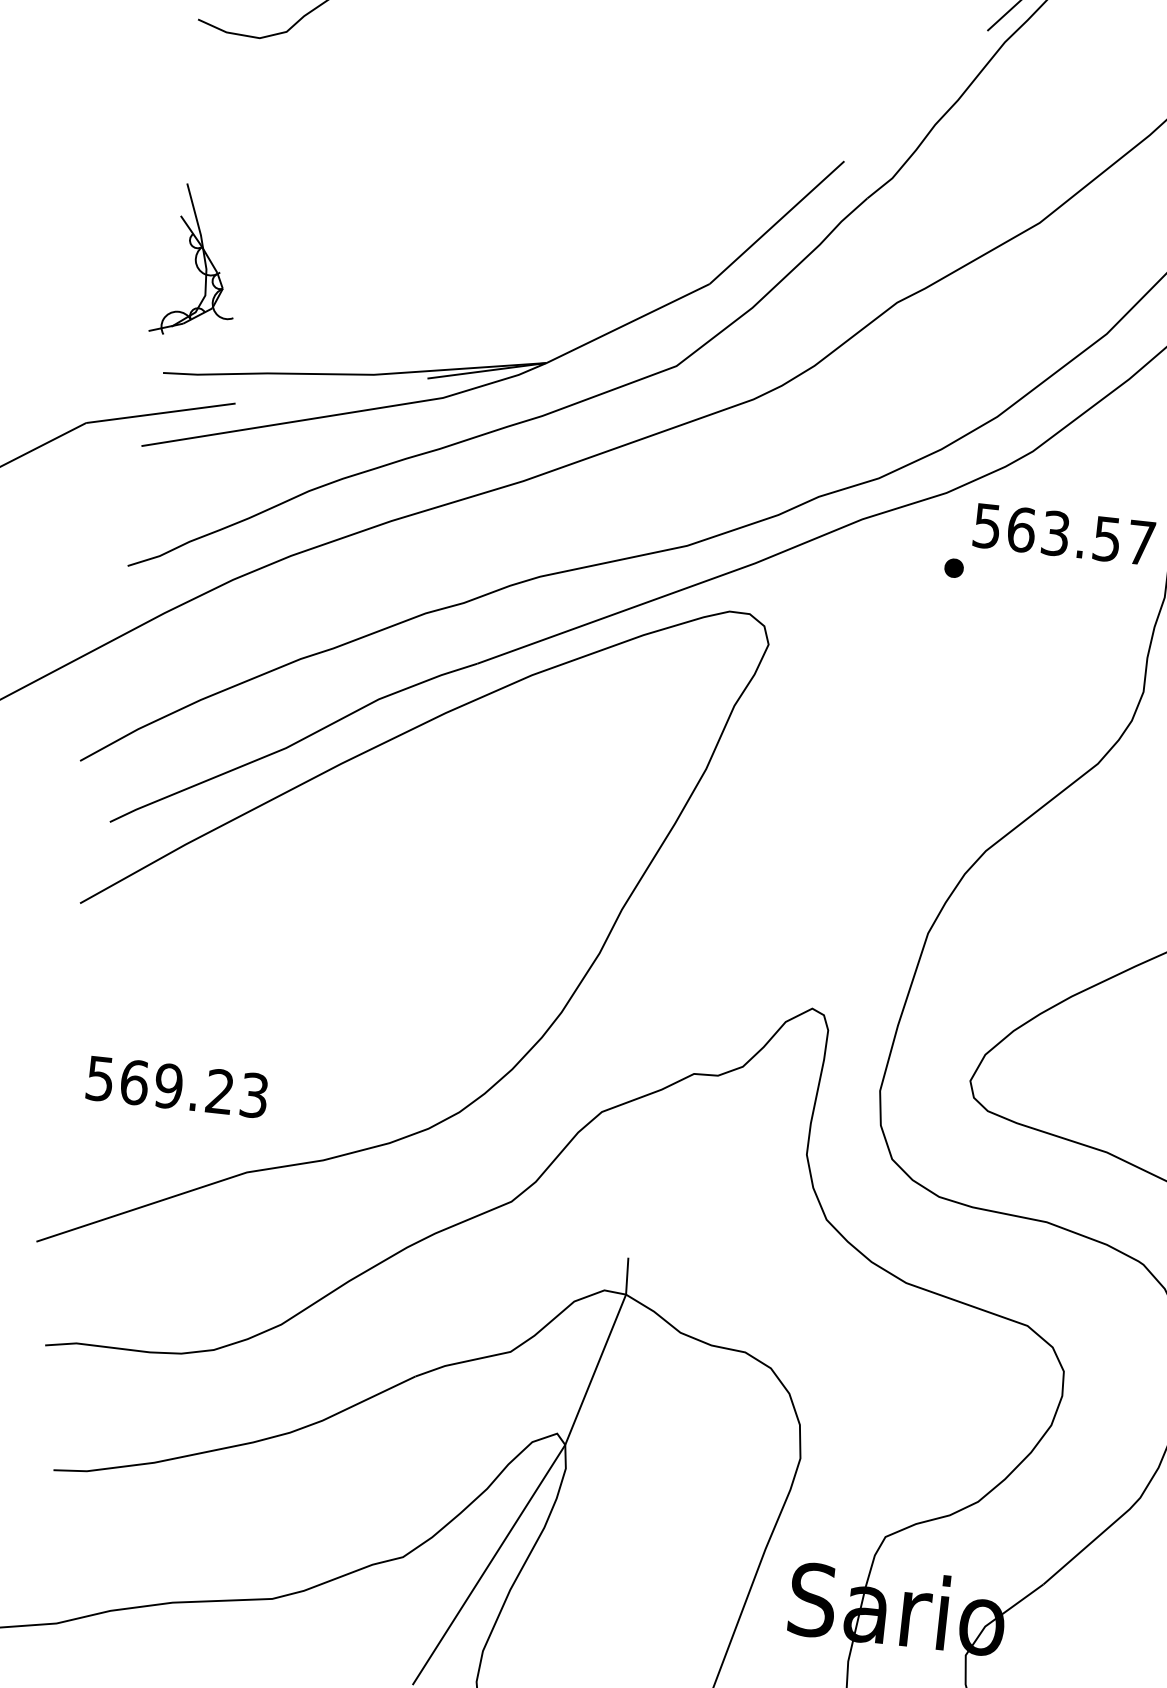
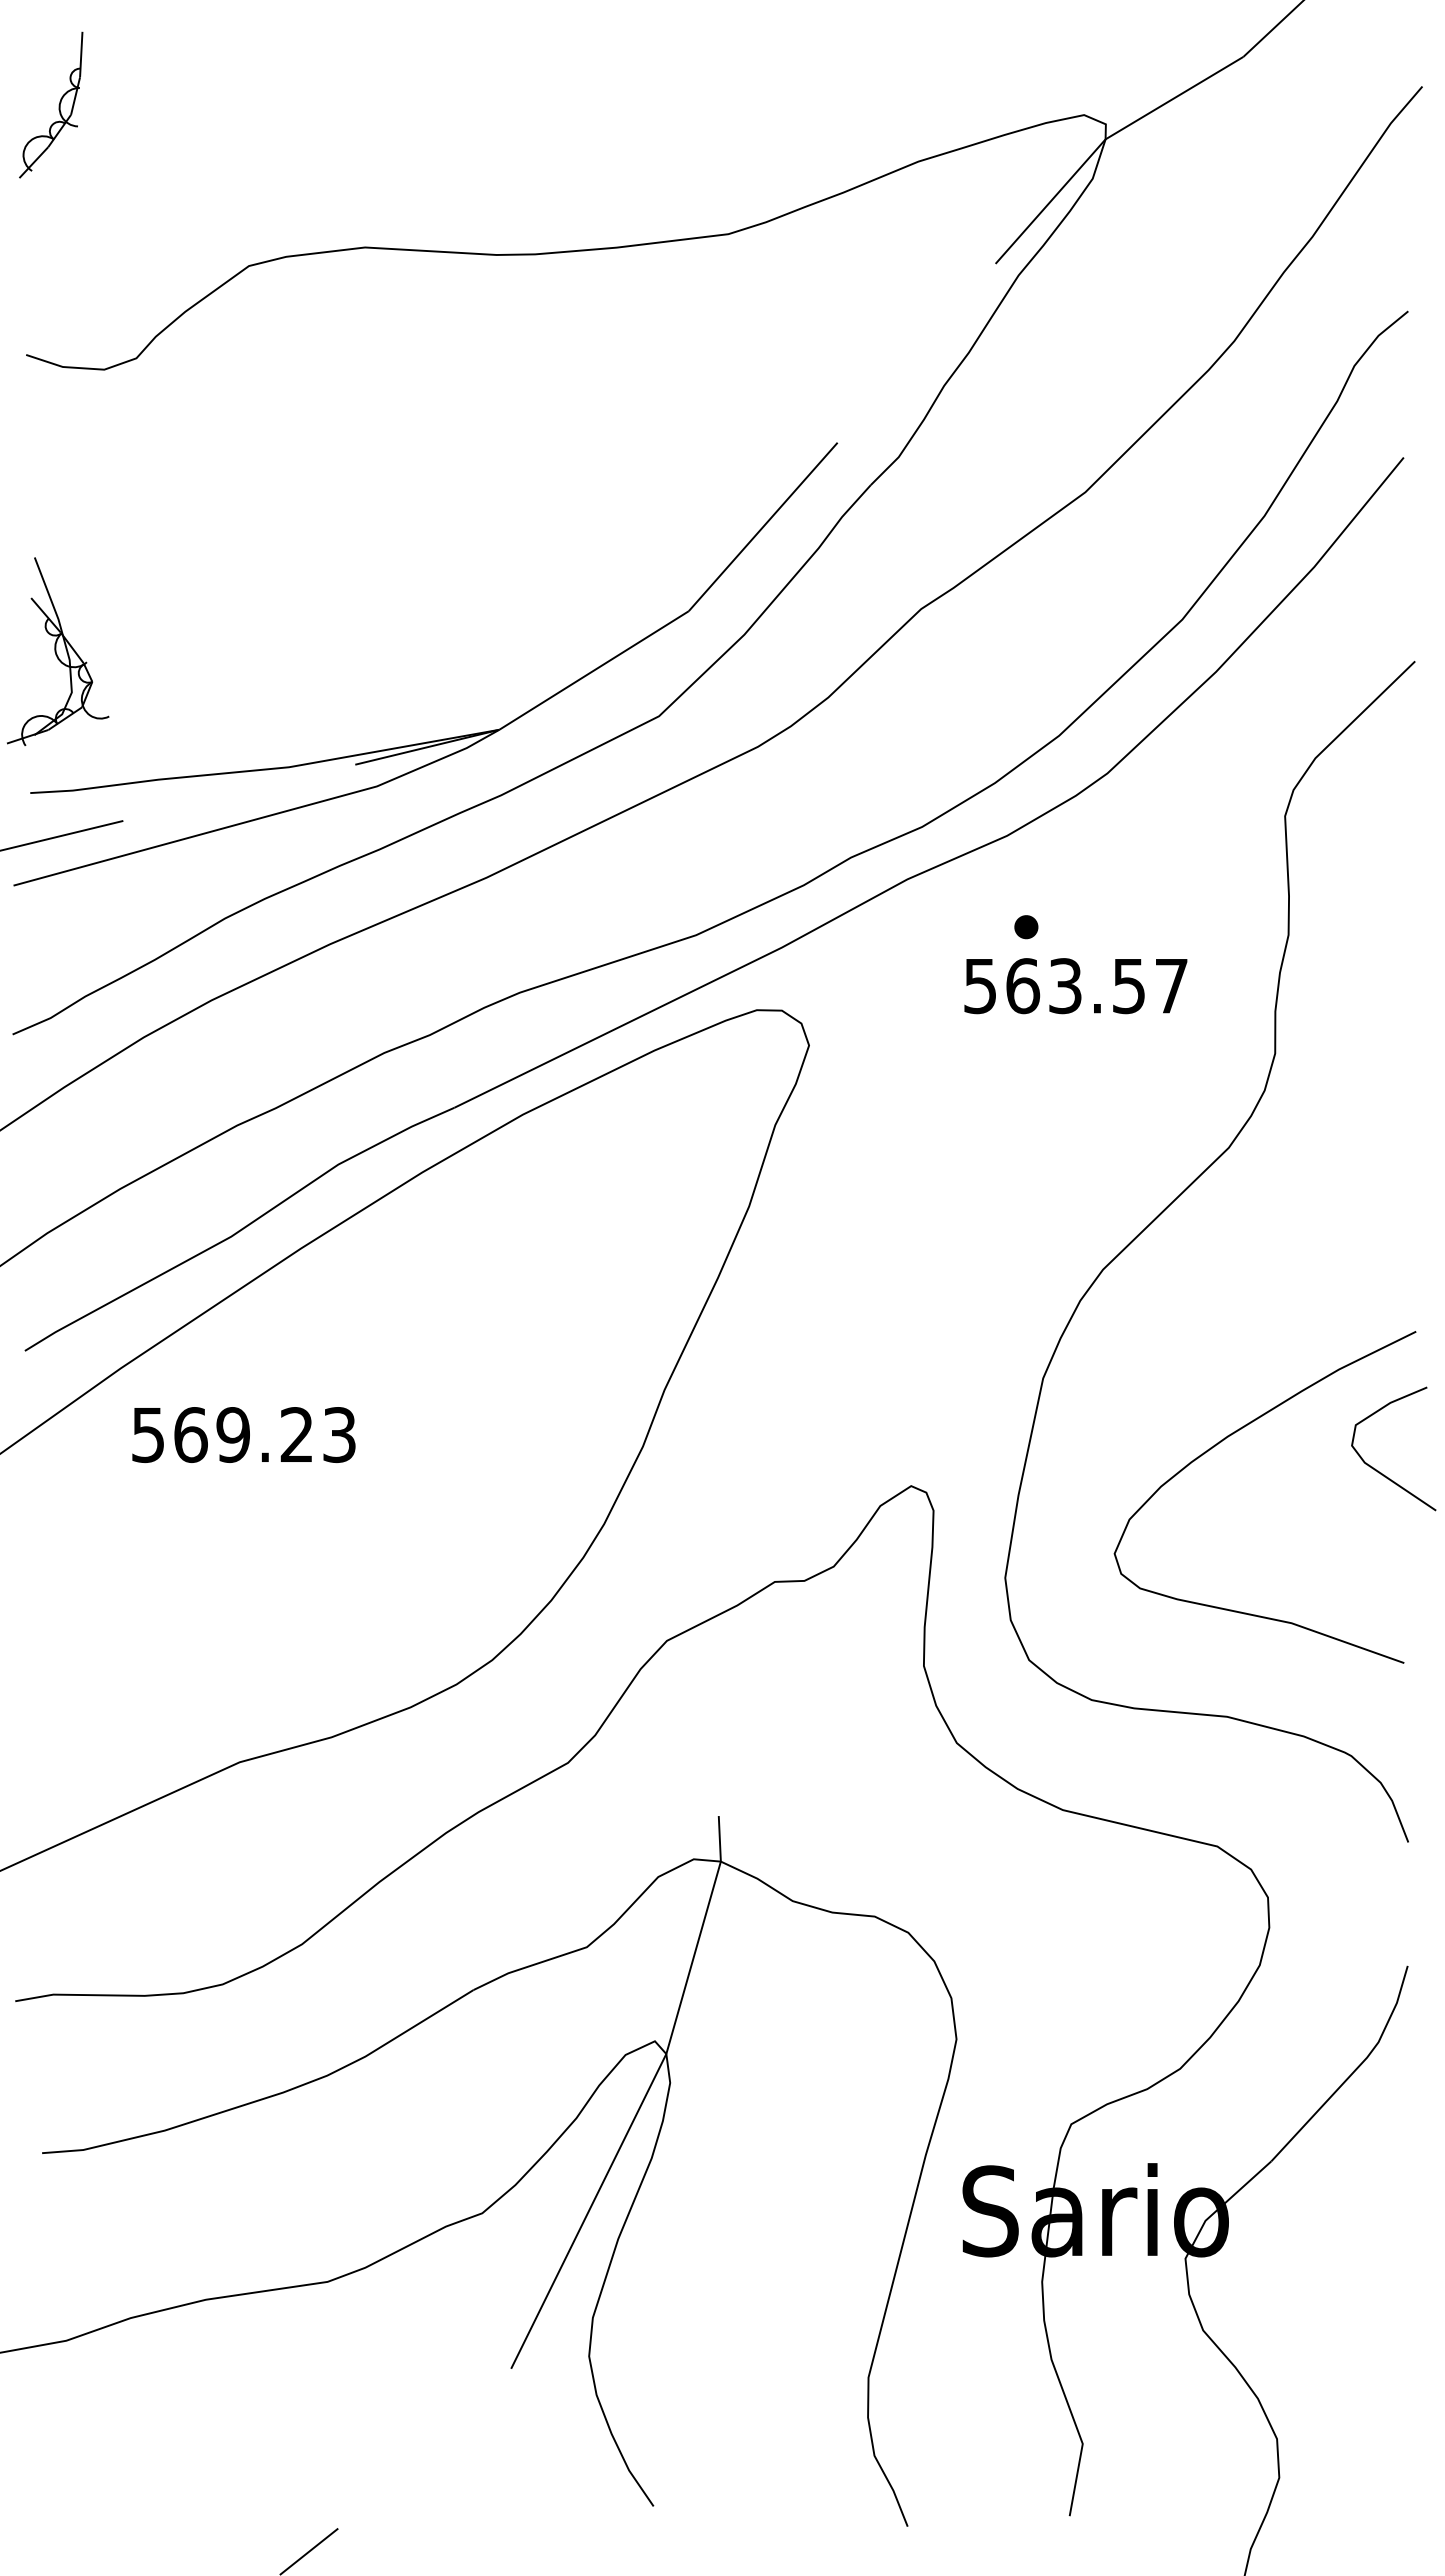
text: (1063, 534) -> (1075, 986), moved
text: (177, 1086) -> (243, 1434), moved

